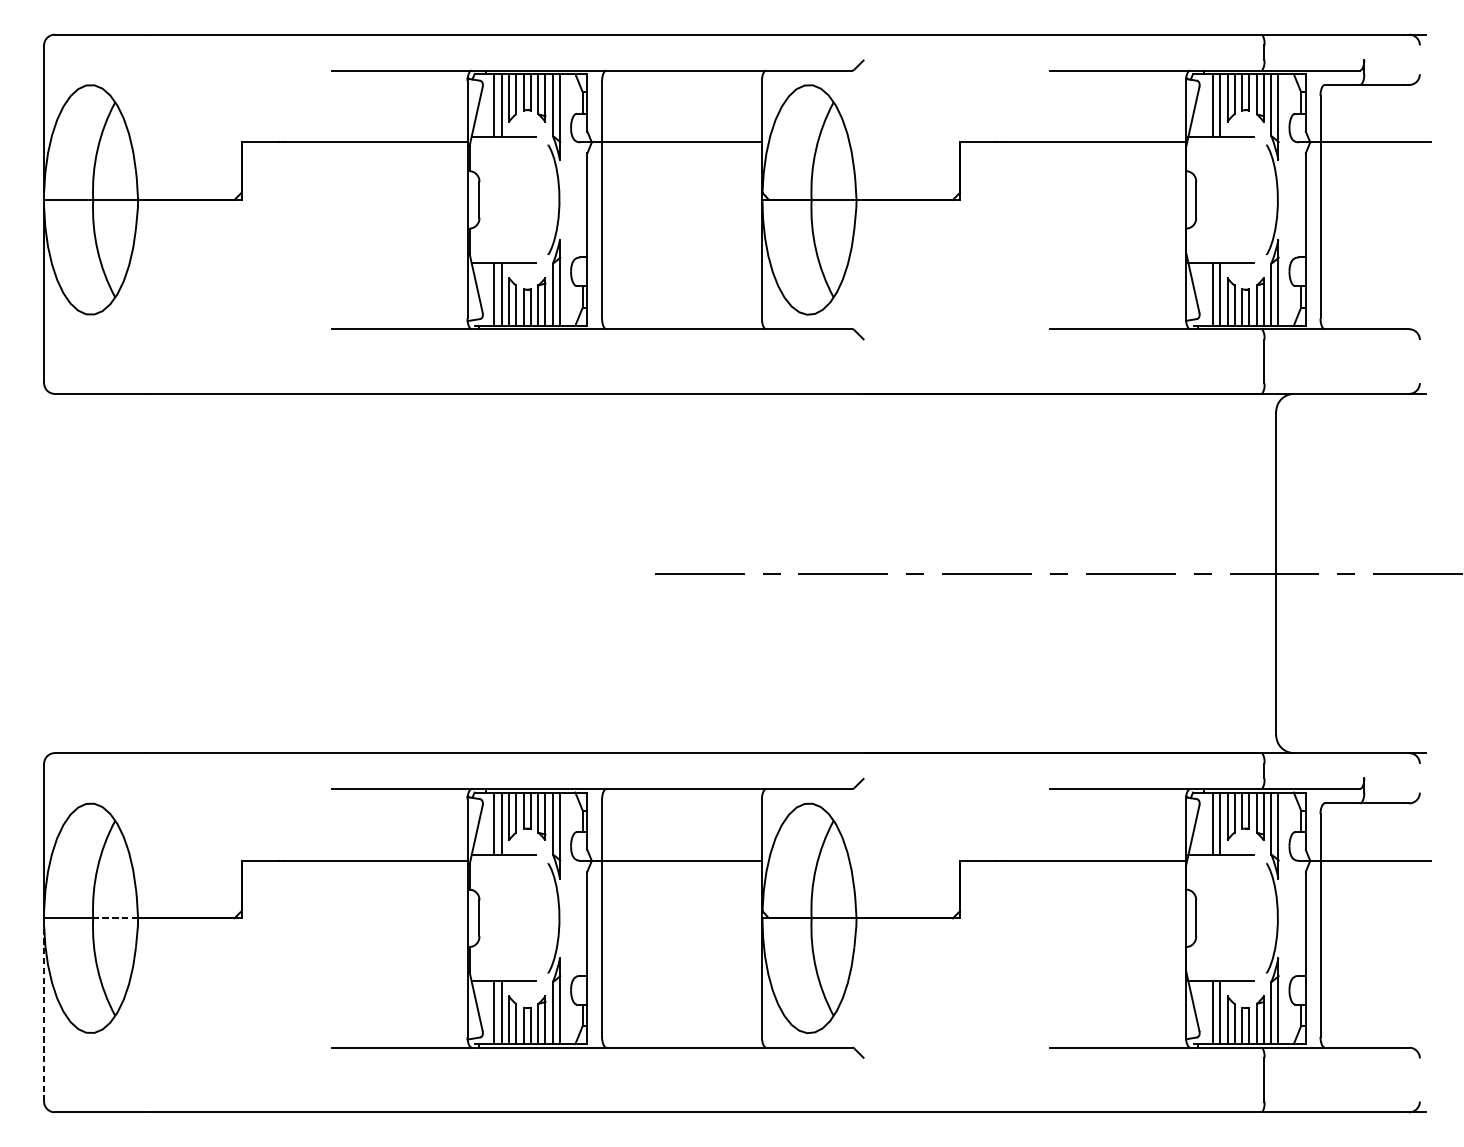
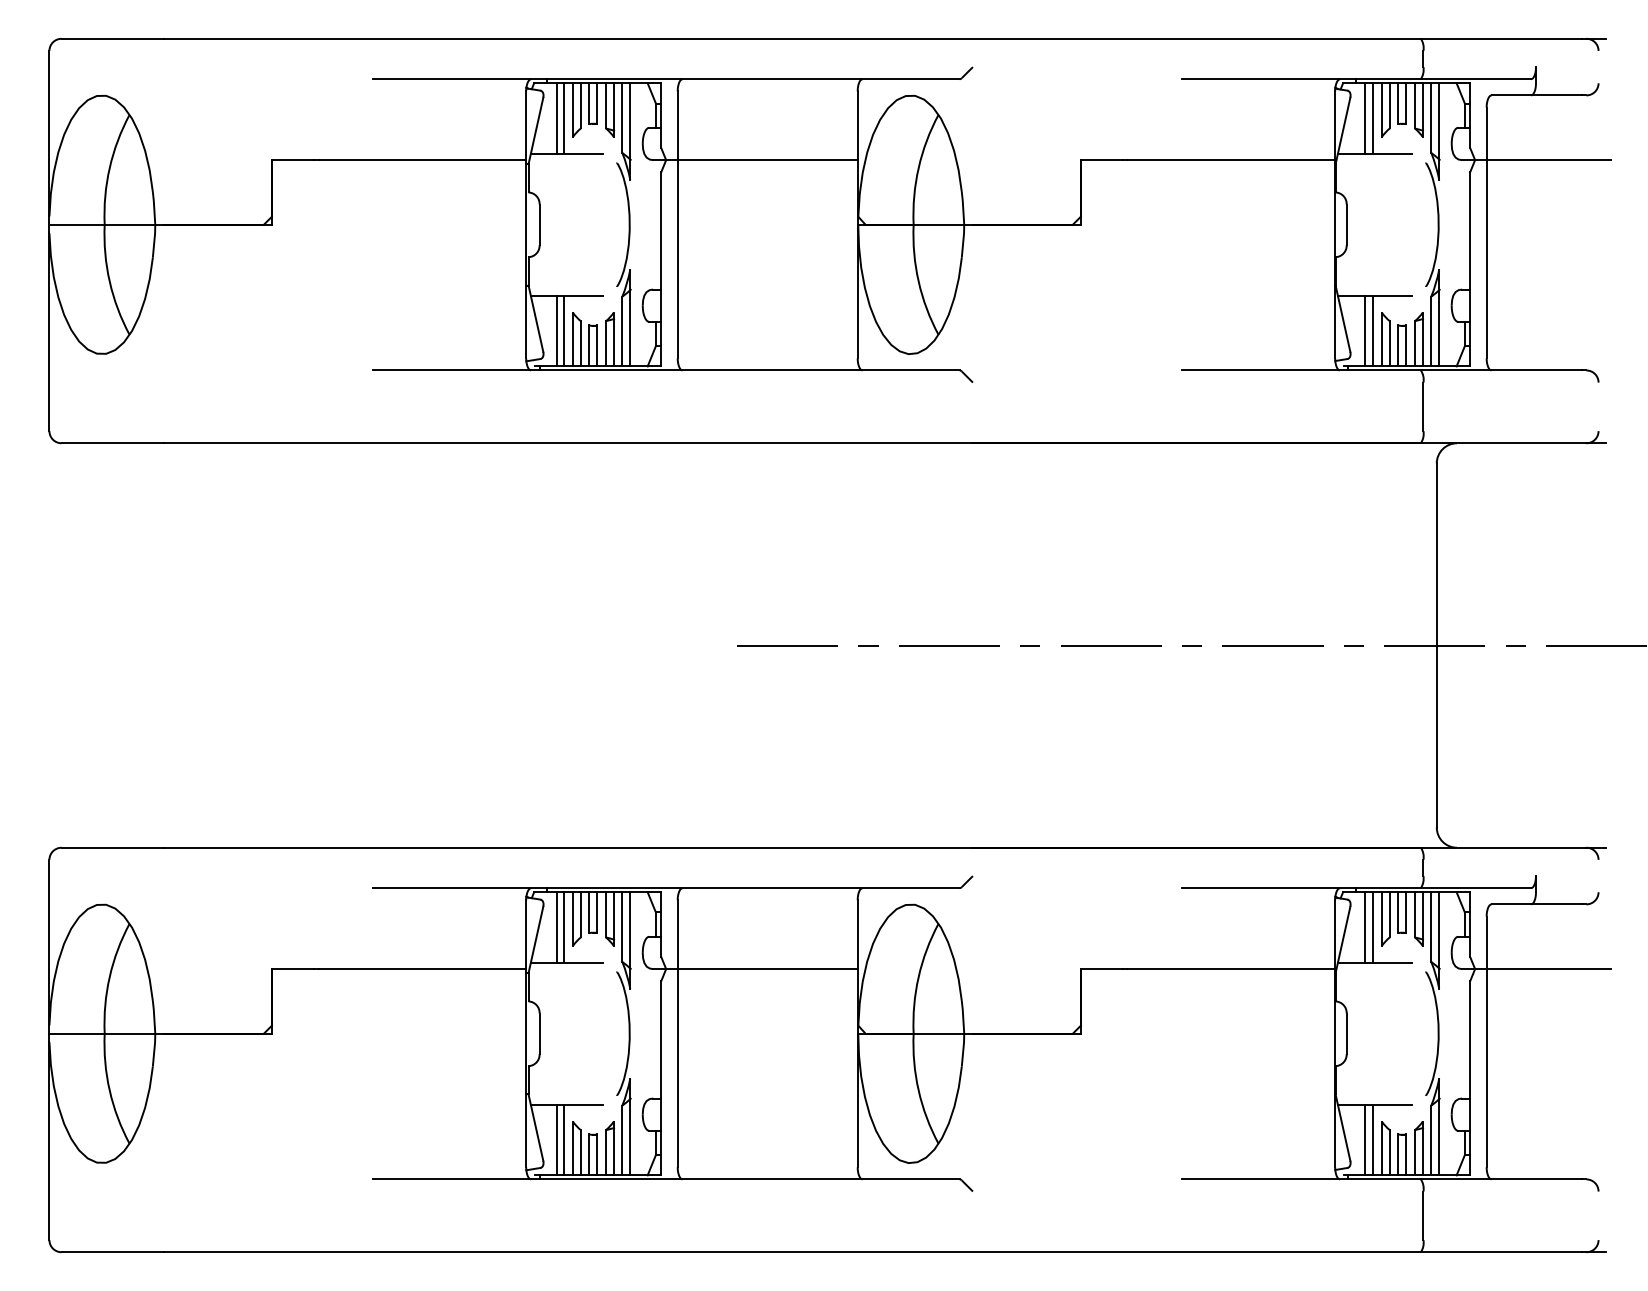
line: (115, 918) -> (129, 1033), dashed -> solid
line: (44, 1013) -> (49, 1141), dashed -> solid

